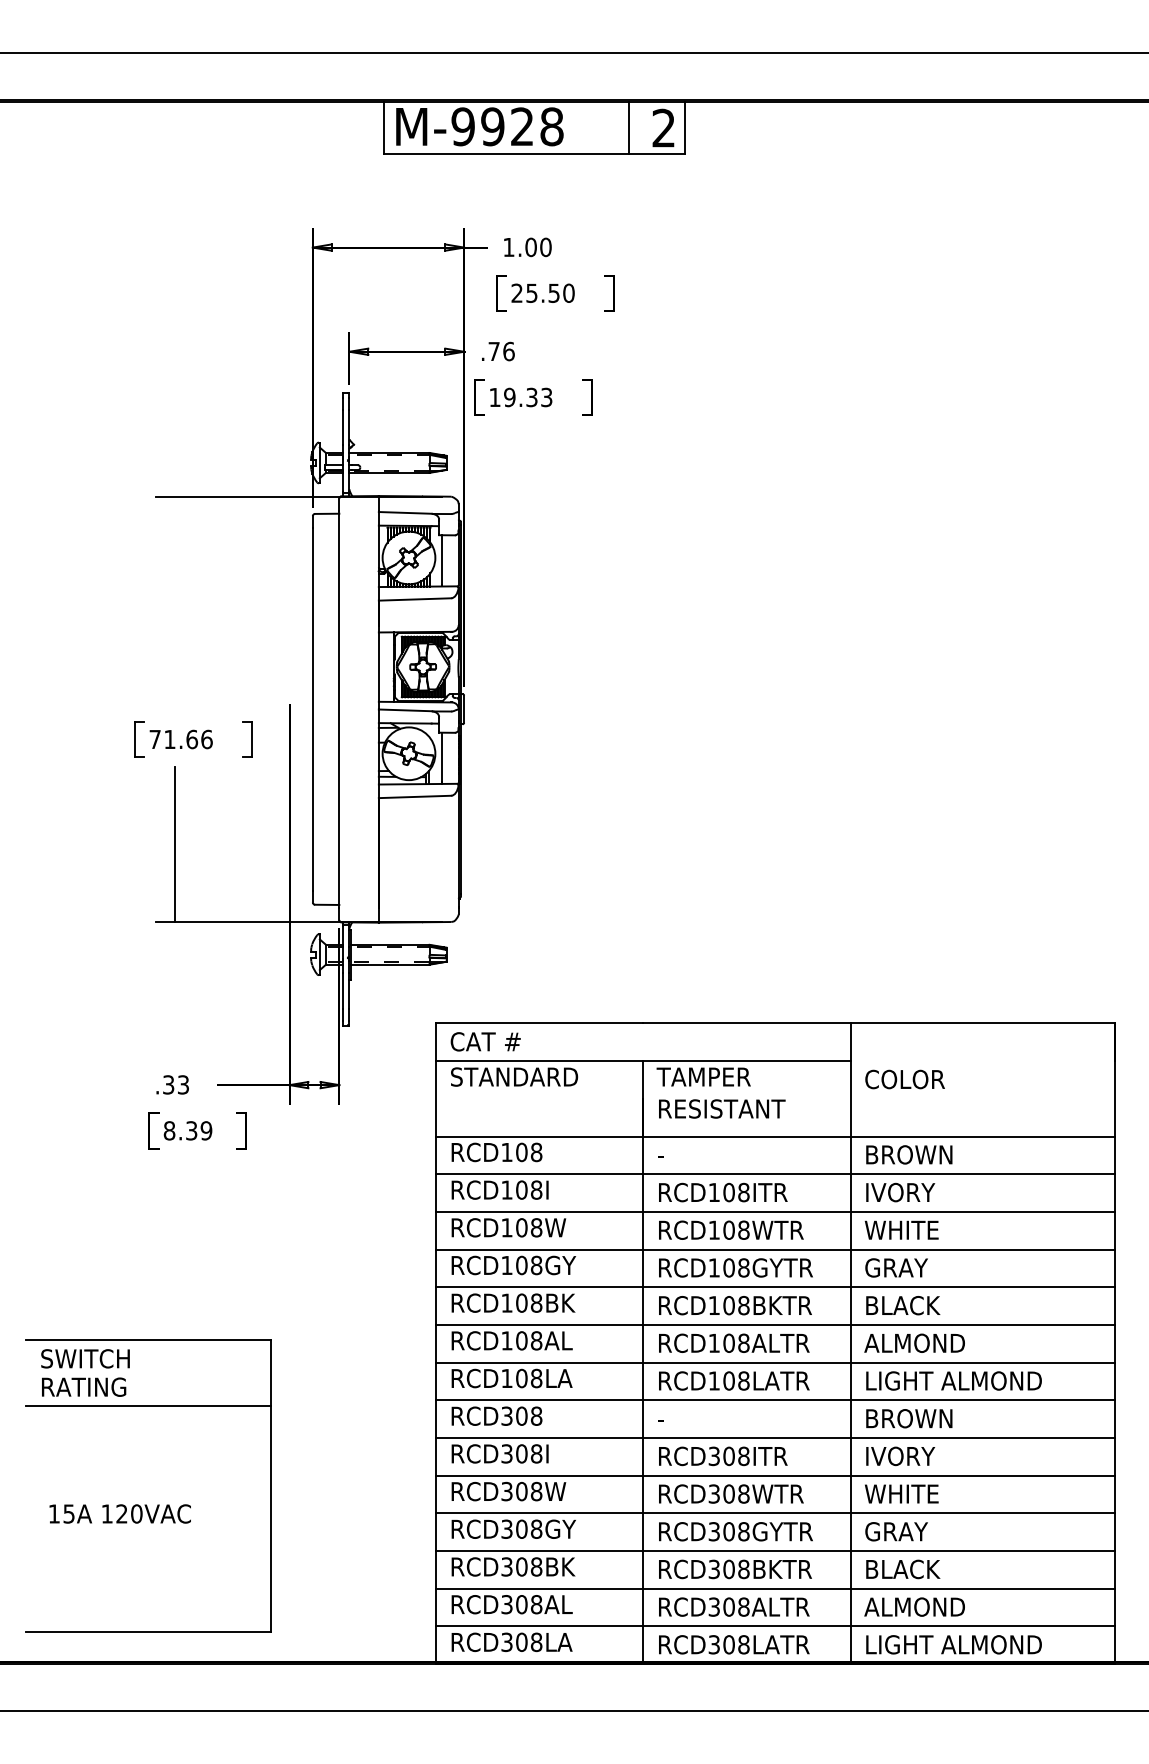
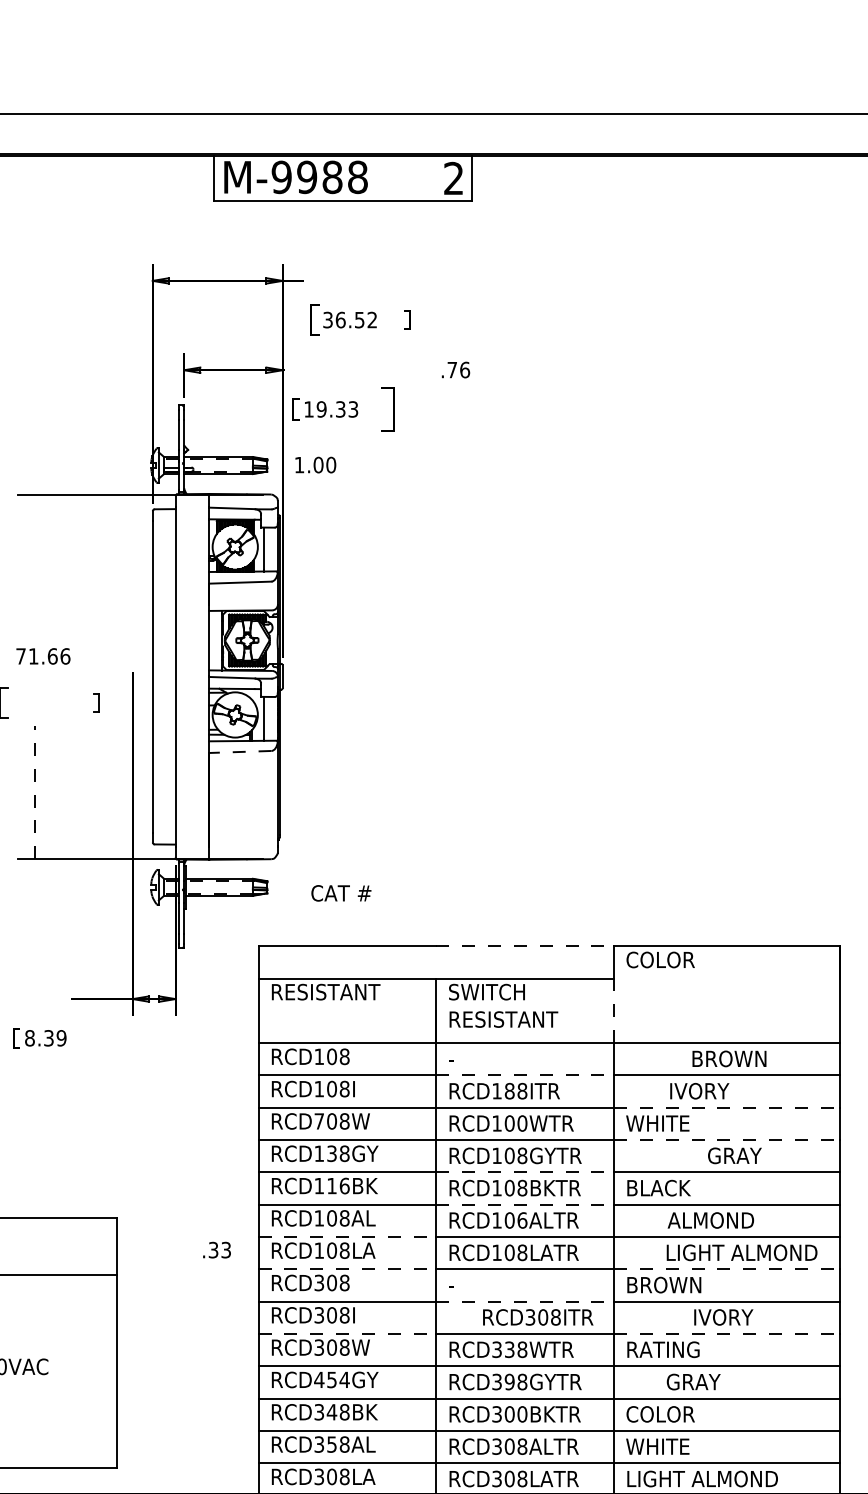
text: (522, 126) -> (332, 177), M-9928 -> M-9988
line: (628, 127) -> (423, 177), removed
text: (527, 247) -> (315, 465), moved
text: (542, 292) -> (349, 319), 25.50 -> 36.52
part: (609, 293) -> (407, 320), size x0.6
text: (498, 351) -> (456, 370), moved
part: (479, 397) -> (295, 409), size x0.7
part: (587, 397) -> (388, 409), size x1.4
text: (180, 739) -> (42, 656), moved
part: (247, 739) -> (96, 702), size x0.6
line: (414, 796) -> (239, 751), solid -> dashed
line: (175, 844) -> (35, 792), solid -> dashed
line: (747, 1023) -> (525, 946), solid -> dashed
text: (485, 1041) -> (341, 893), moved
text: (514, 1076) -> (325, 991), STANDARD -> RESISTANT
text: (703, 1076) -> (487, 991), TAMPER -> SWITCH
text: (904, 1079) -> (660, 959), moved
text: (172, 1084) -> (216, 1249), moved
line: (850, 1098) -> (613, 1010), solid -> dashed
part: (153, 1130) -> (16, 1038), size x0.6
part: (241, 1130) -> (91, 1038), removed
text: (909, 1154) -> (729, 1058), moved
line: (747, 1174) -> (525, 1075), solid -> dashed
text: (728, 1192) -> (509, 1091), RCD108ITR -> RCD188ITR
text: (900, 1192) -> (699, 1091), moved
line: (982, 1211) -> (727, 1107), solid -> dashed
text: (506, 1227) -> (318, 1121), RCD108W -> RCD708W
text: (743, 1230) -> (522, 1123), RCD108WTR -> RCD100WTR
line: (982, 1249) -> (727, 1140), solid -> dashed
text: (521, 1265) -> (331, 1153), RCD108GY -> RCD138GY
text: (896, 1267) -> (734, 1155), moved
line: (747, 1287) -> (525, 1172), solid -> dashed
text: (529, 1302) -> (338, 1185), RCD108BK -> RCD116BK
line: (747, 1324) -> (525, 1204), solid -> dashed
text: (743, 1342) -> (522, 1219), RCD108ALTR -> RCD106ALTR
text: (914, 1342) -> (710, 1219), moved
line: (539, 1362) -> (347, 1236), solid -> dashed
text: (953, 1380) -> (741, 1252), moved
line: (539, 1400) -> (347, 1269), solid -> dashed
line: (982, 1400) -> (727, 1269), solid -> dashed
line: (747, 1437) -> (525, 1301), solid -> dashed
text: (723, 1456) -> (538, 1317), moved
text: (900, 1456) -> (723, 1317), moved
line: (539, 1475) -> (347, 1333), solid -> dashed
line: (982, 1475) -> (727, 1333), solid -> dashed
text: (728, 1493) -> (509, 1349), RCD308WTR -> RCD338WTR
text: (907, 1493) -> (662, 1349), WHITE -> RATING
text: (521, 1528) -> (331, 1379), RCD308GY -> RCD454GY
text: (728, 1531) -> (509, 1381), RCD308GYTR -> RCD398GYTR
text: (896, 1531) -> (693, 1381), moved
text: (521, 1566) -> (331, 1411), RCD308BK -> RCD348BK
text: (743, 1569) -> (522, 1414), RCD308BKTR -> RCD300BKTR
text: (904, 1569) -> (660, 1414), BLACK -> COLOR
text: (521, 1604) -> (331, 1444), RCD308AL -> RCD358AL
text: (914, 1606) -> (668, 1446), ALMOND -> WHITE

